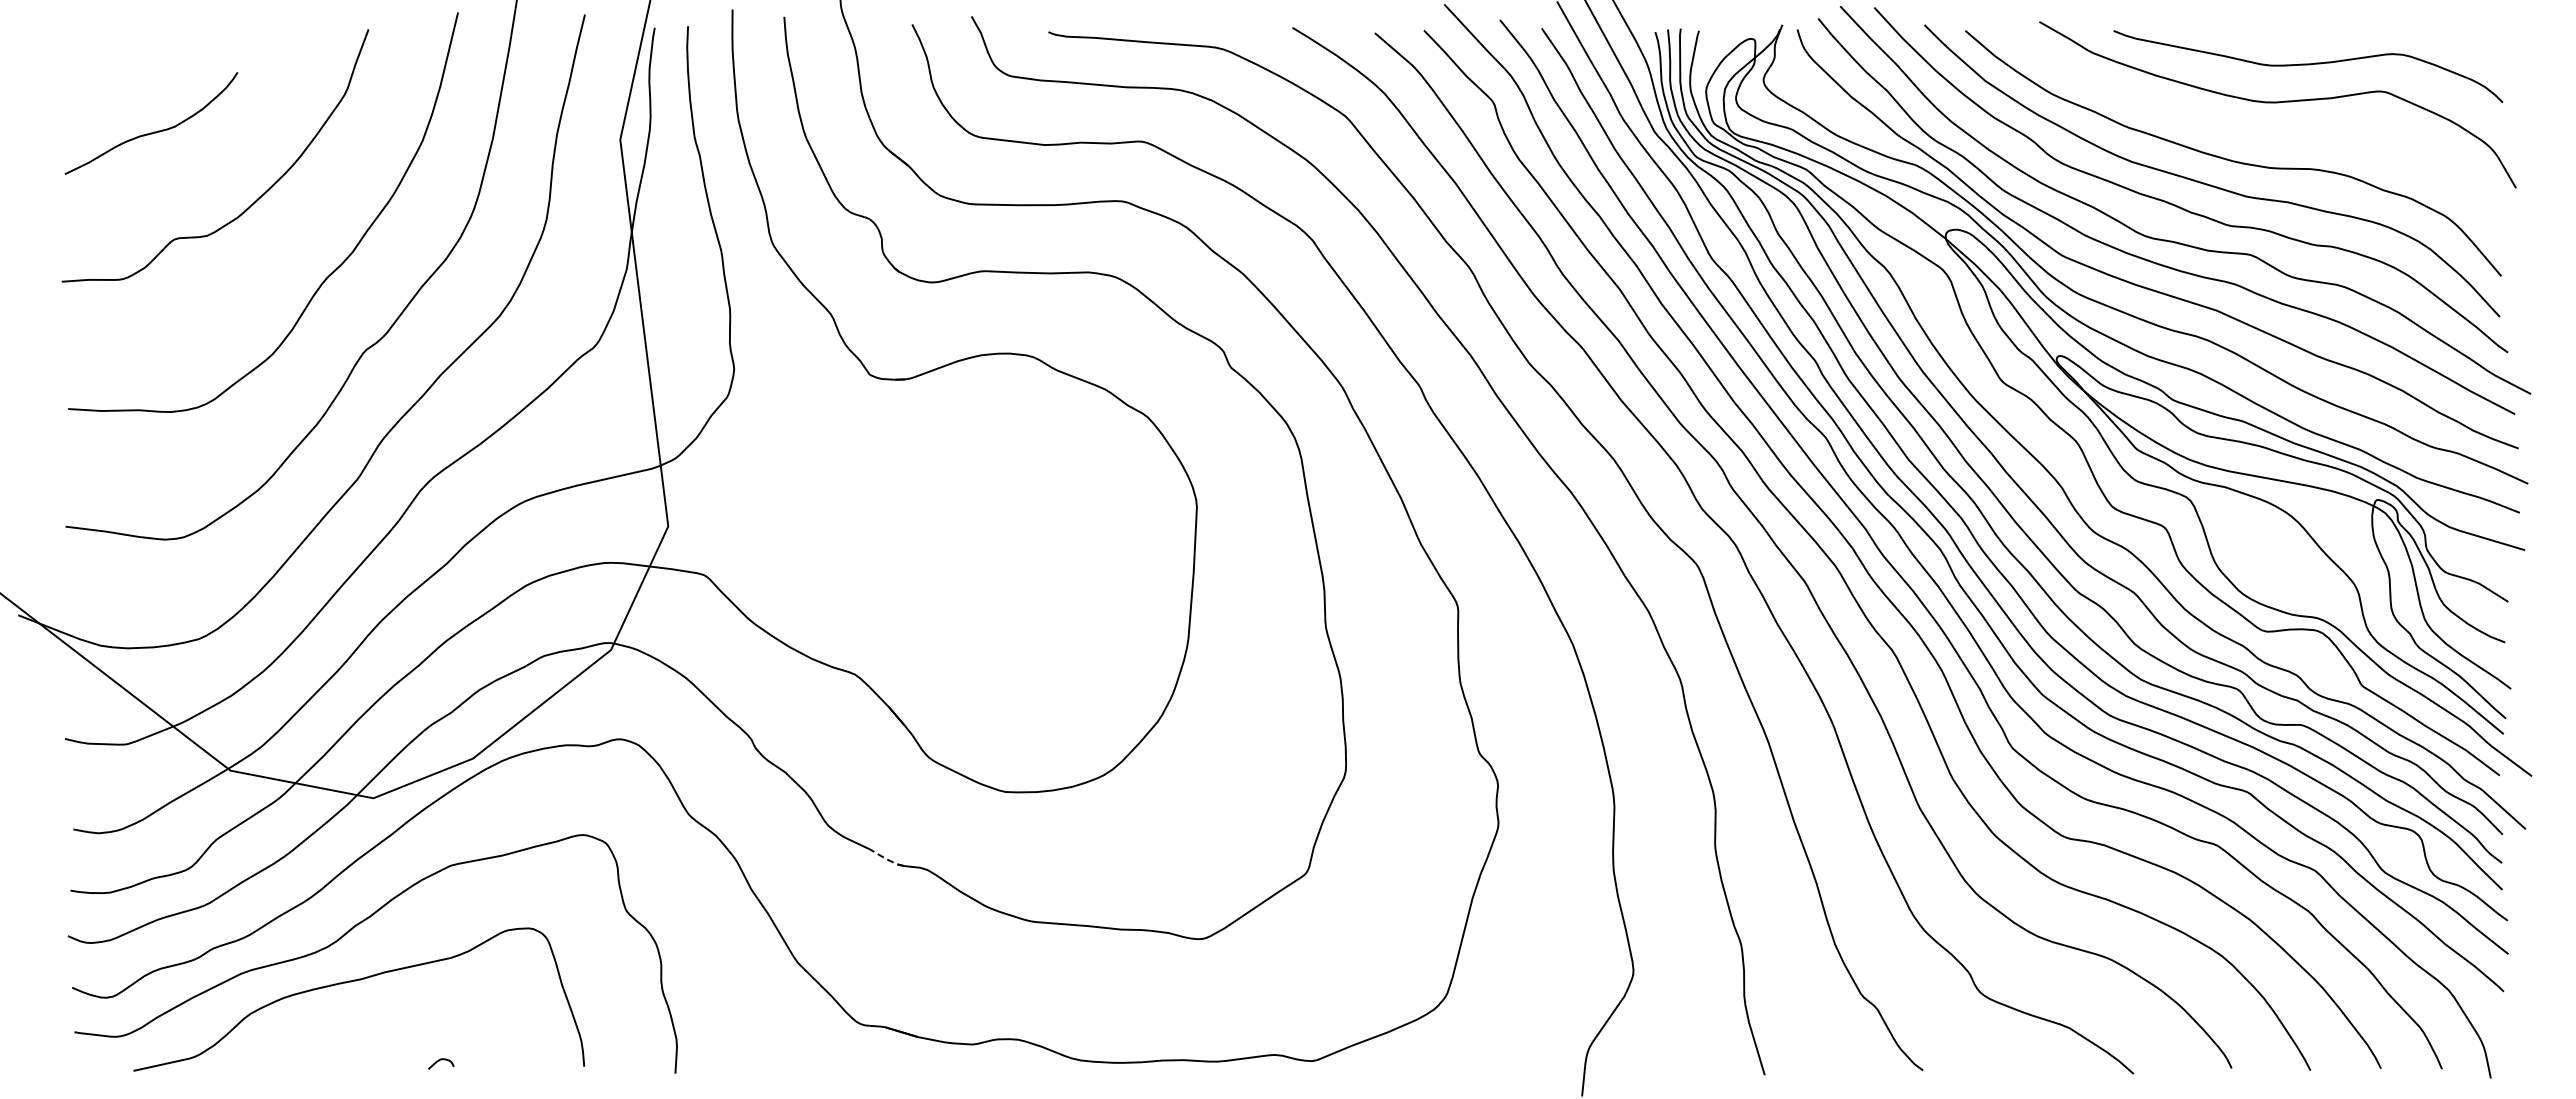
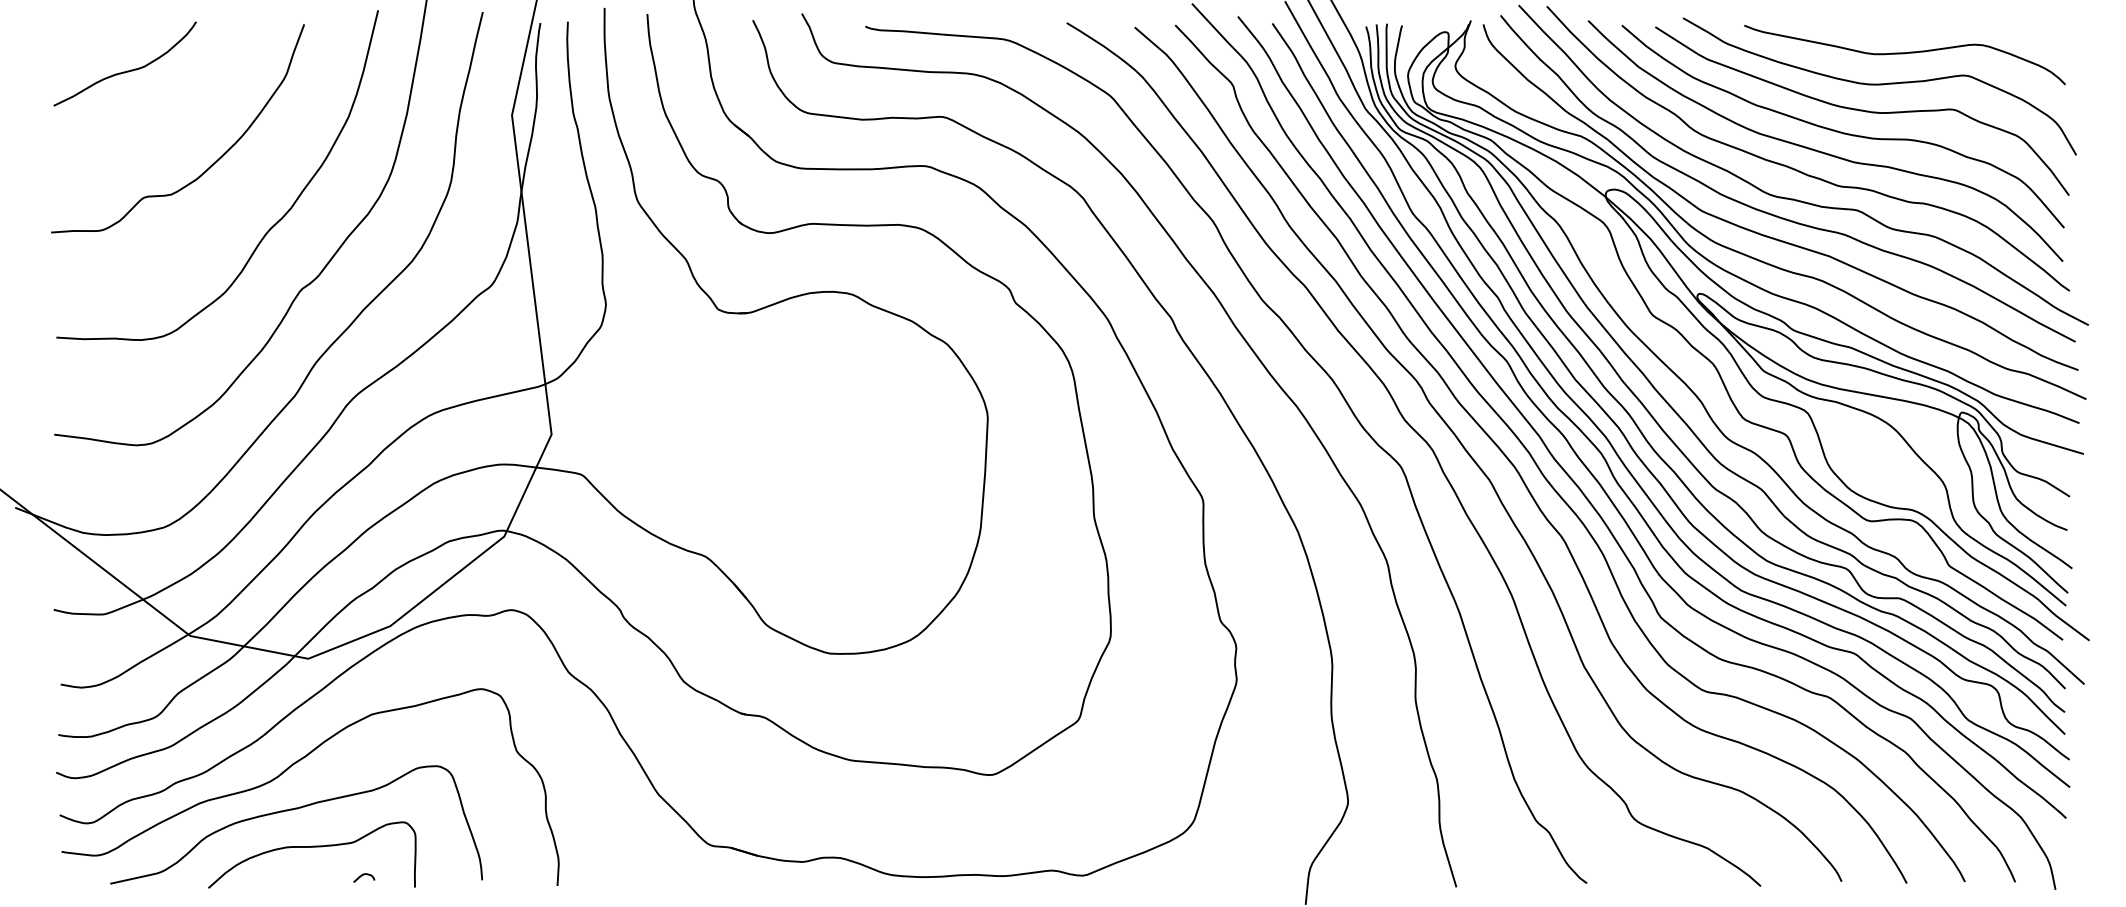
curve: (154, 131) -> (127, 70), moved
curve: (2256, 134) -> (1862, 111), added
line: (886, 859) -> (731, 709), dashed -> solid
curve: (377, 1027) -> (311, 847), added

